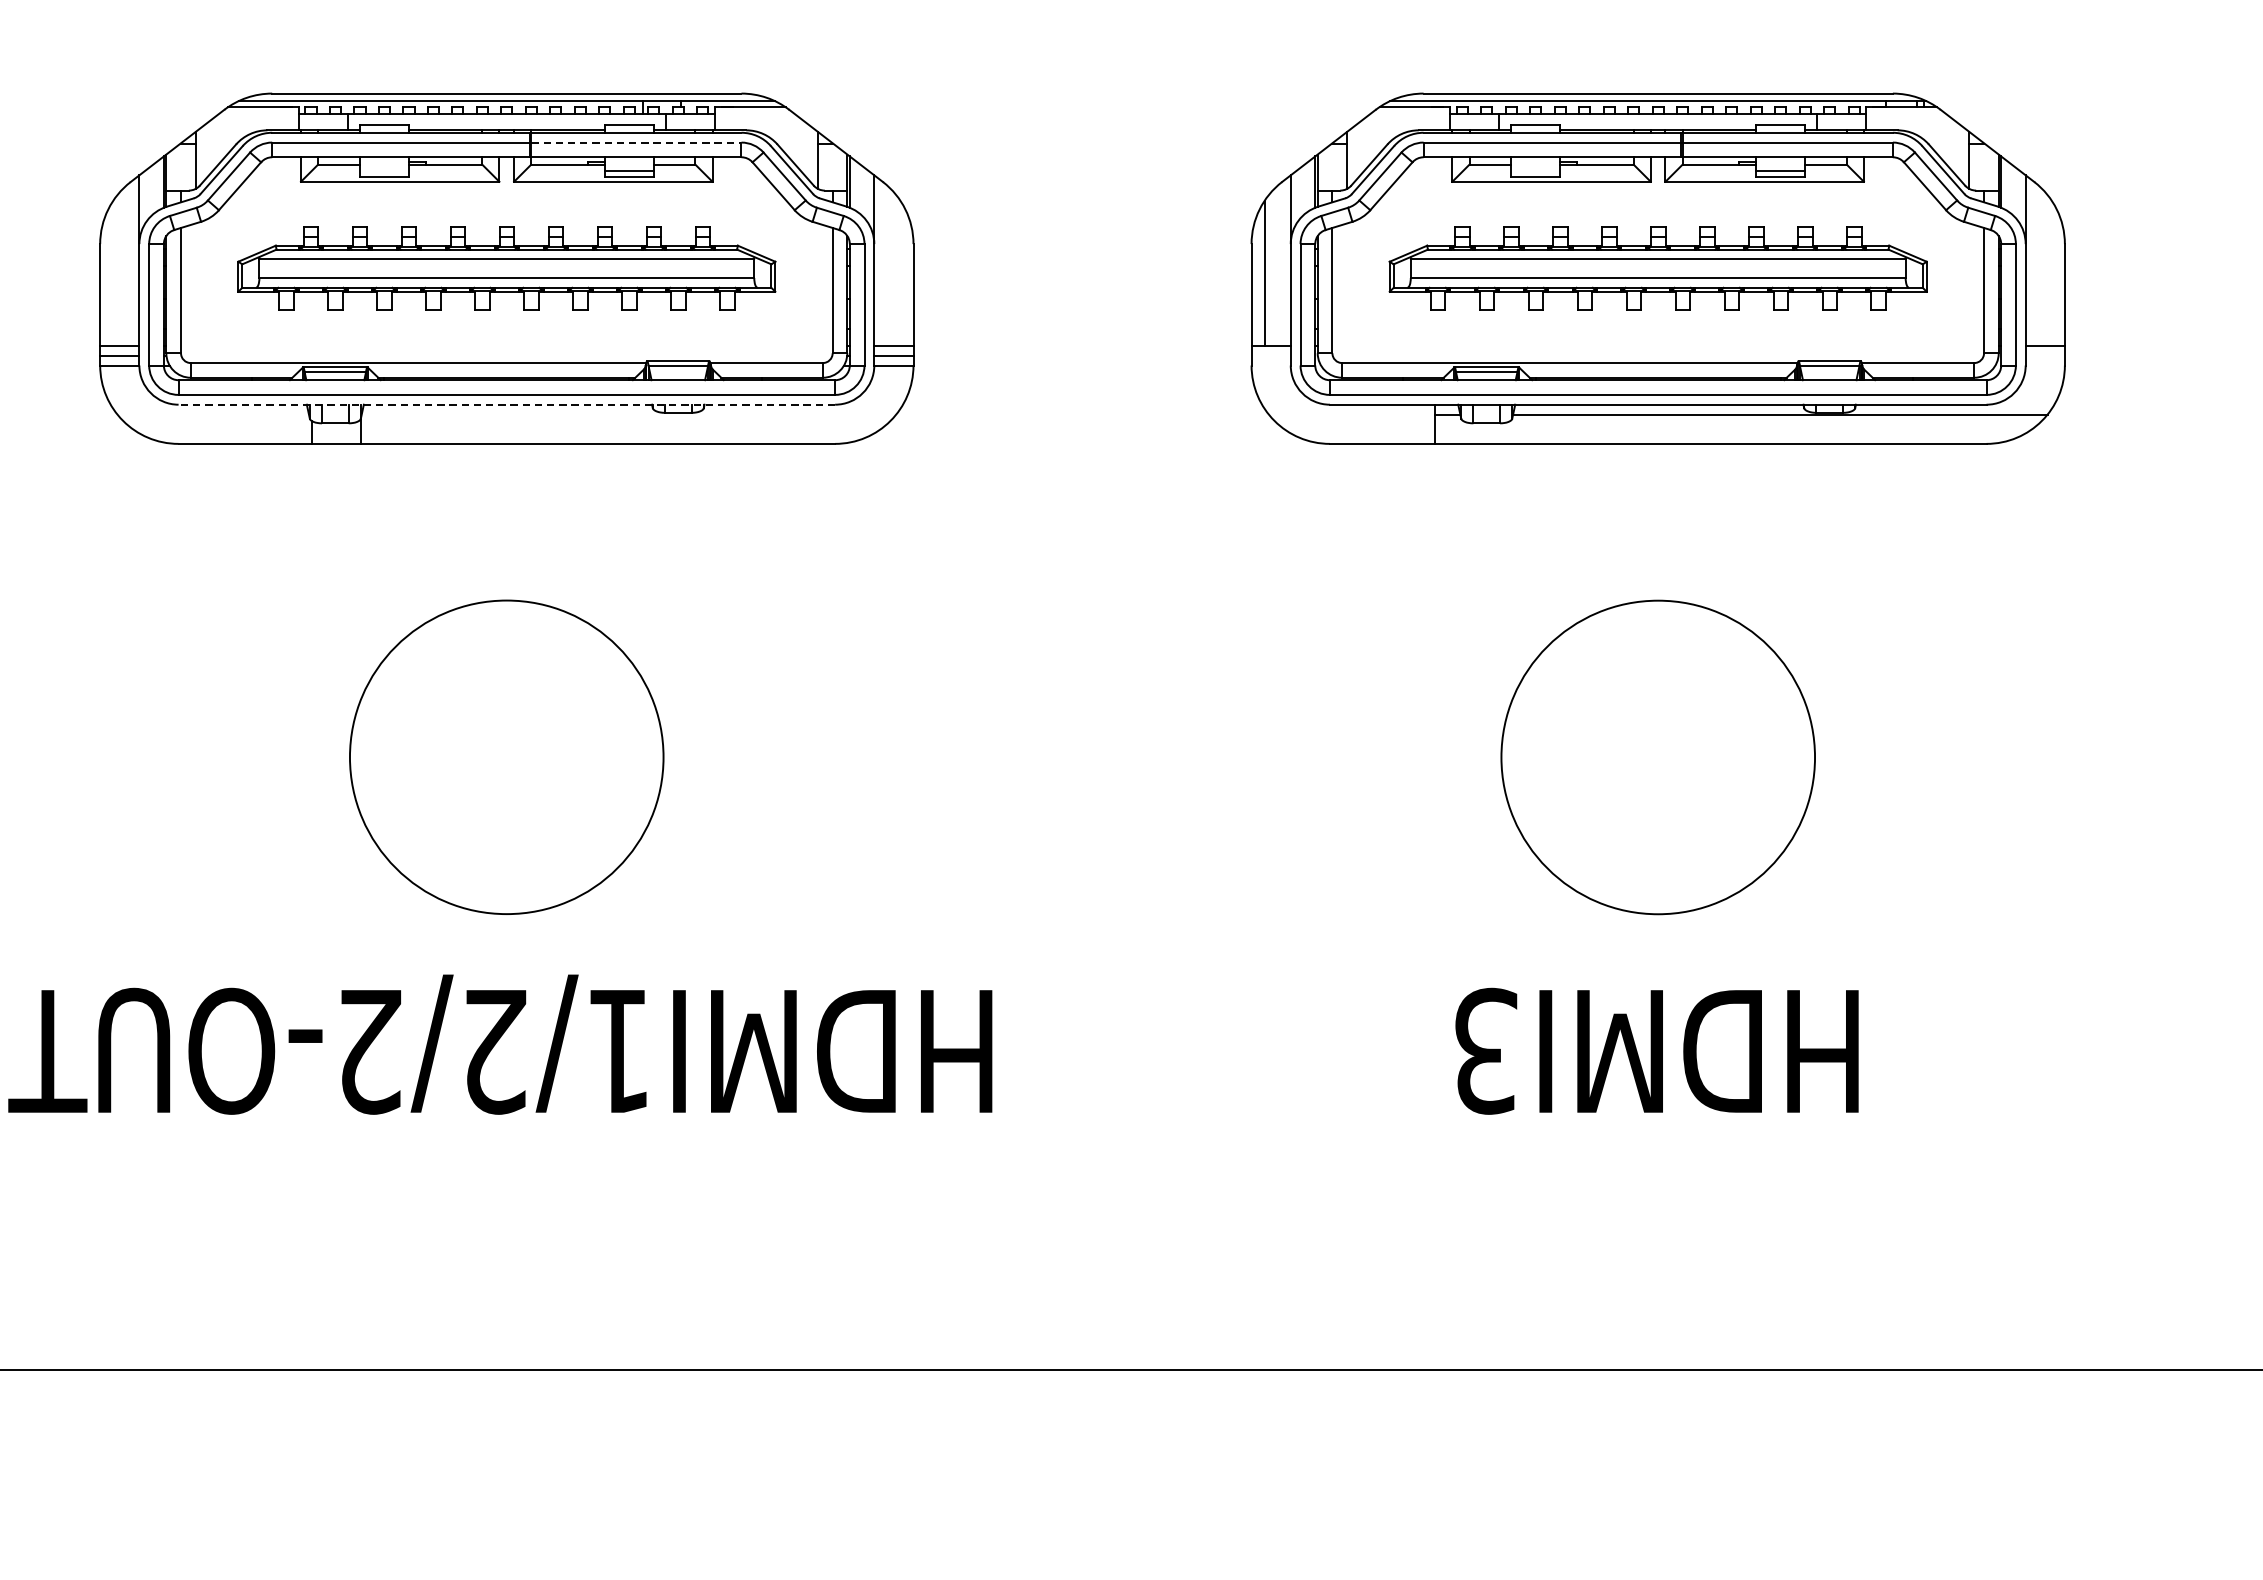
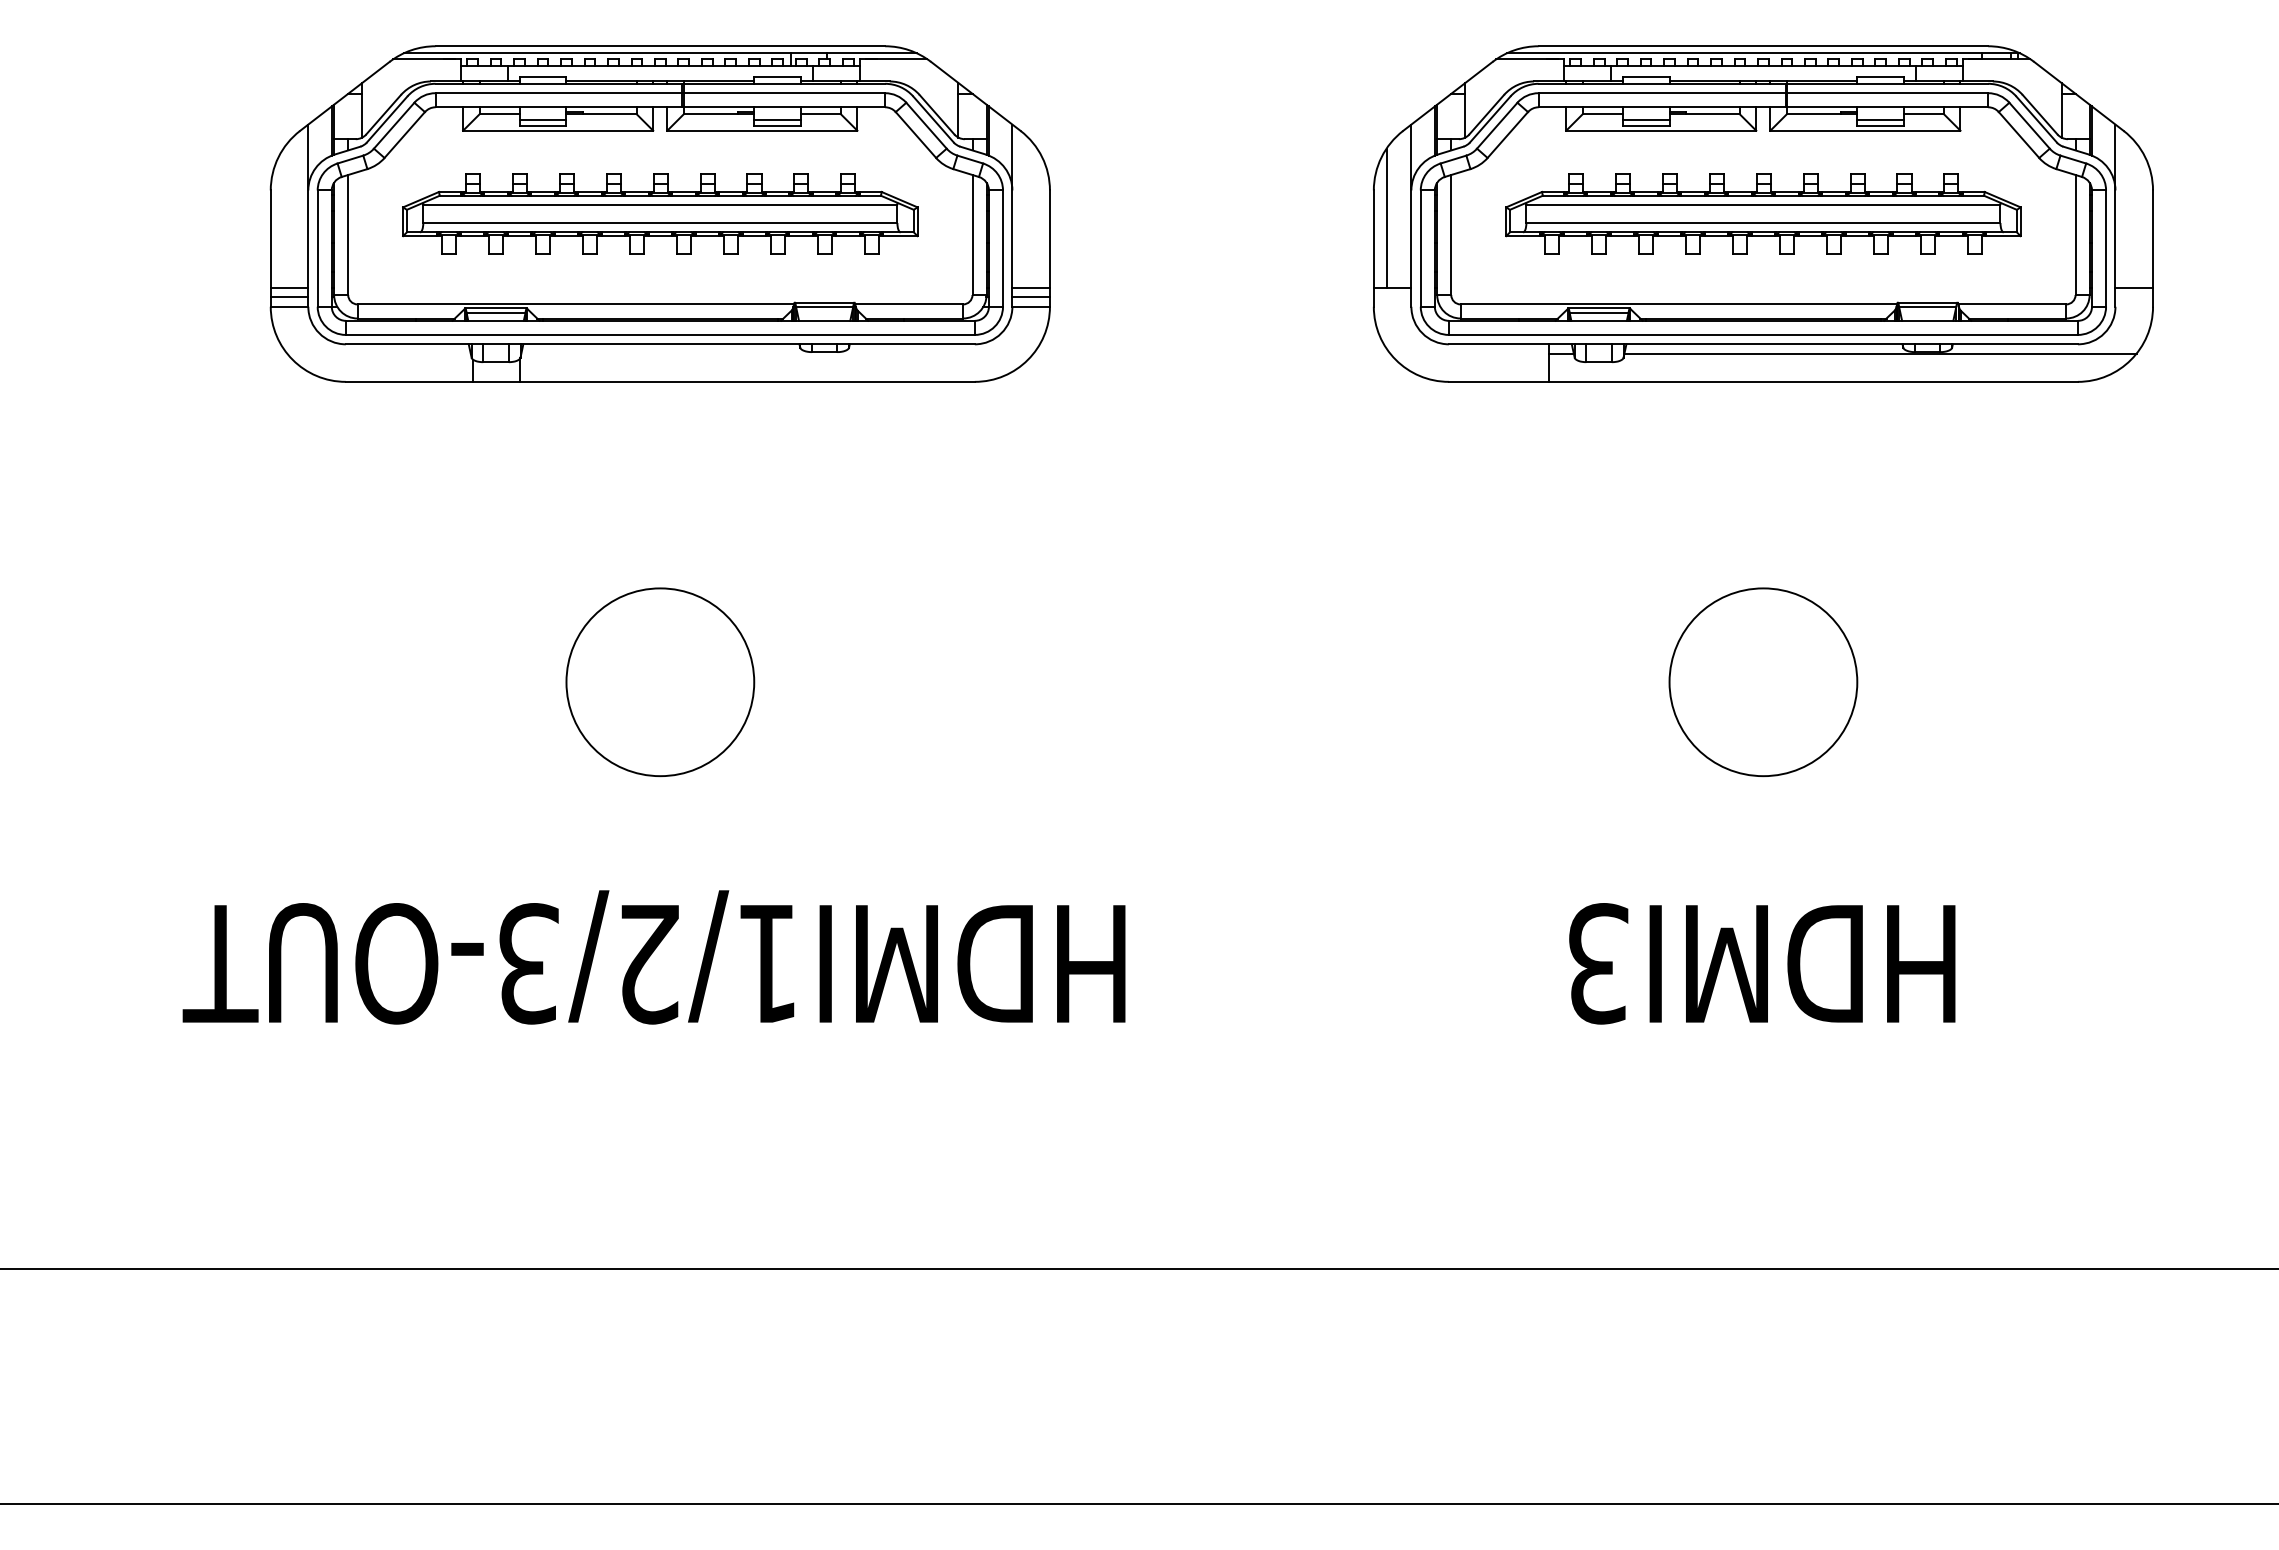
line: (636, 142) -> (784, 93), dashed -> solid
line: (383, 171) -> (542, 120), added
line: (1535, 171) -> (1645, 120), added
line: (505, 404) -> (659, 344), dashed -> solid
circle: (506, 757) -> (660, 682), size x0.62
circle: (1658, 757) -> (1763, 682), size x0.62
text: (369, 1051) -> (528, 963), HDMI1/2/2-OUT -> HDMI1/2/3-OUT

